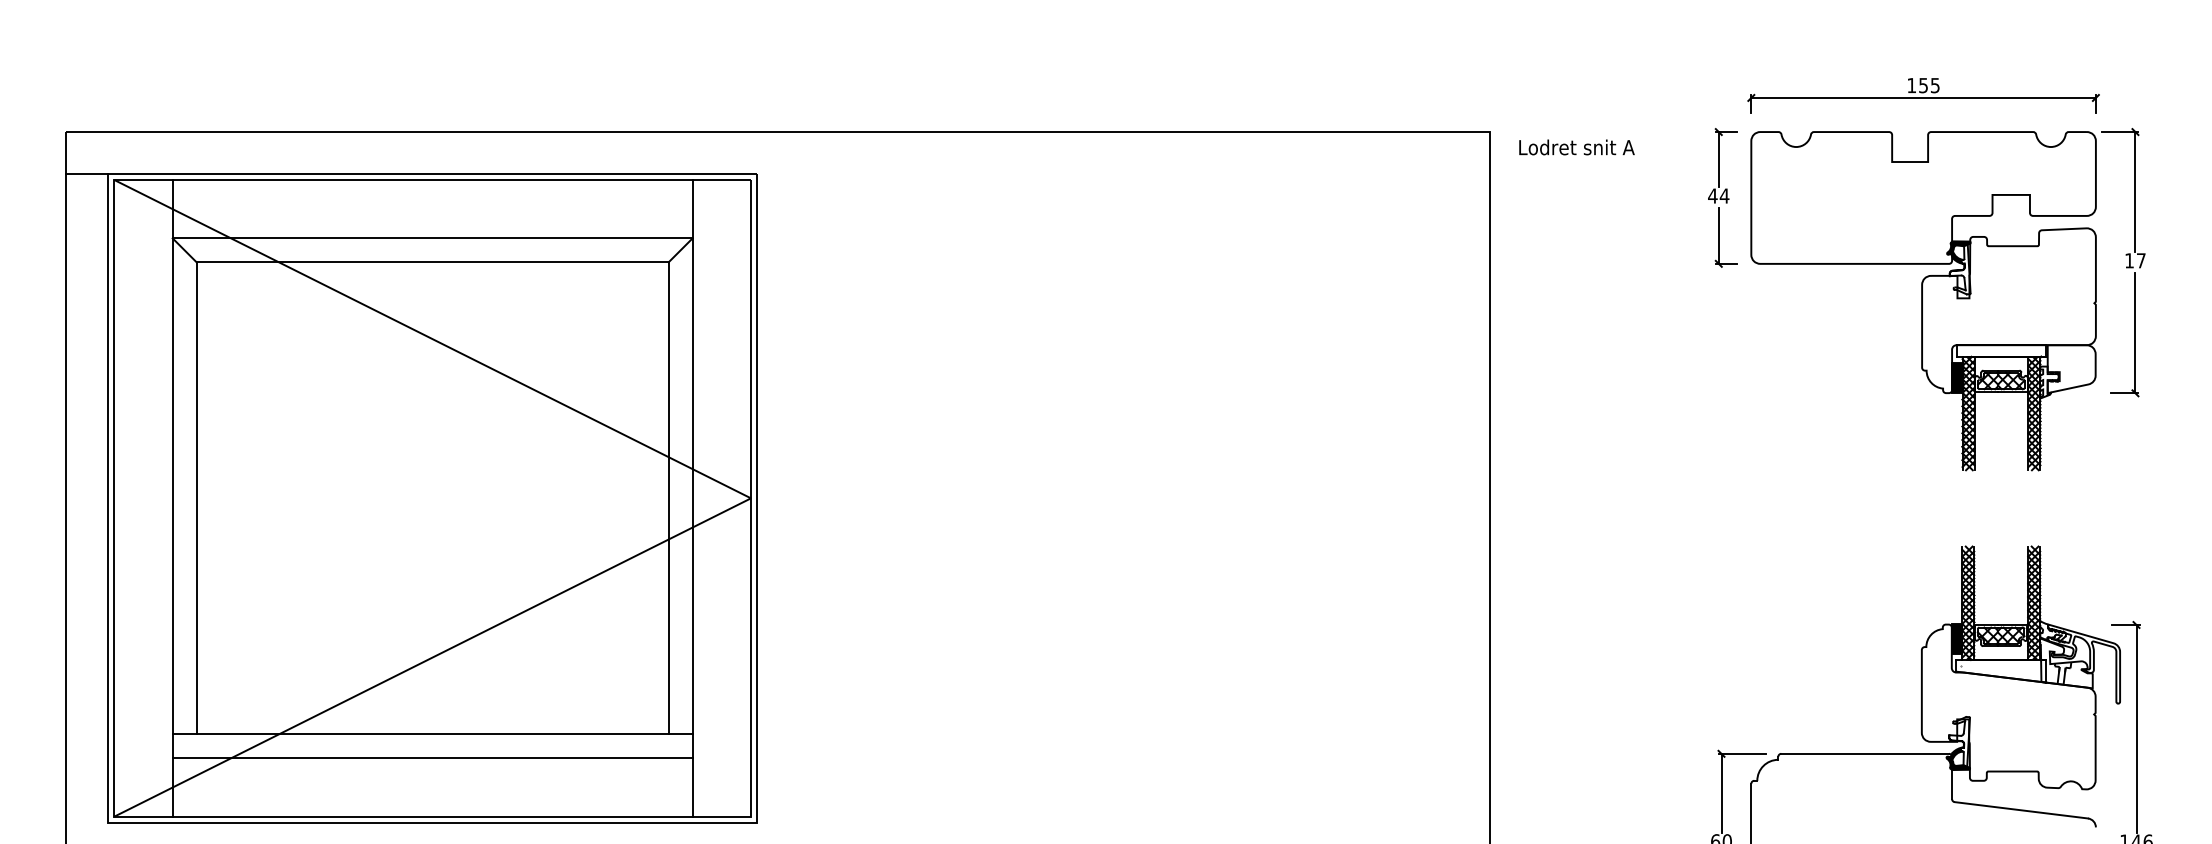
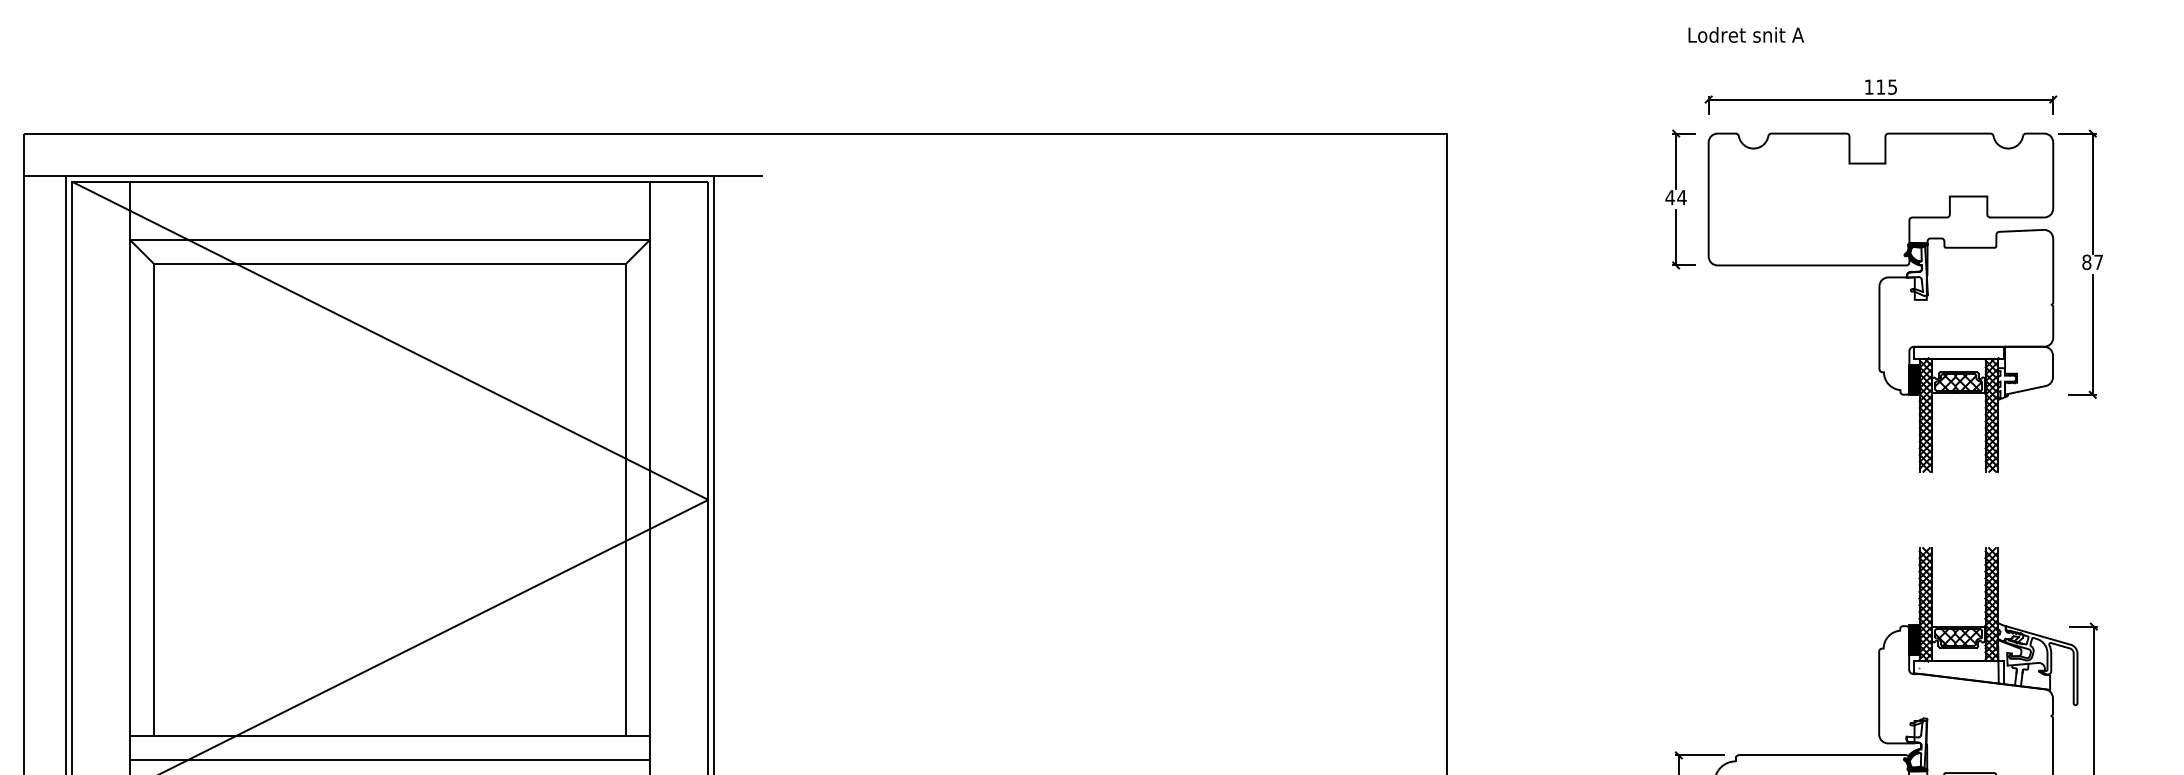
text: (1923, 85) -> (1880, 87), 155 -> 115
text: (1576, 147) -> (1745, 35), moved
line: (780, 173) -> (737, 175), added
text: (2129, 260) -> (2086, 262), 17 -> 87

